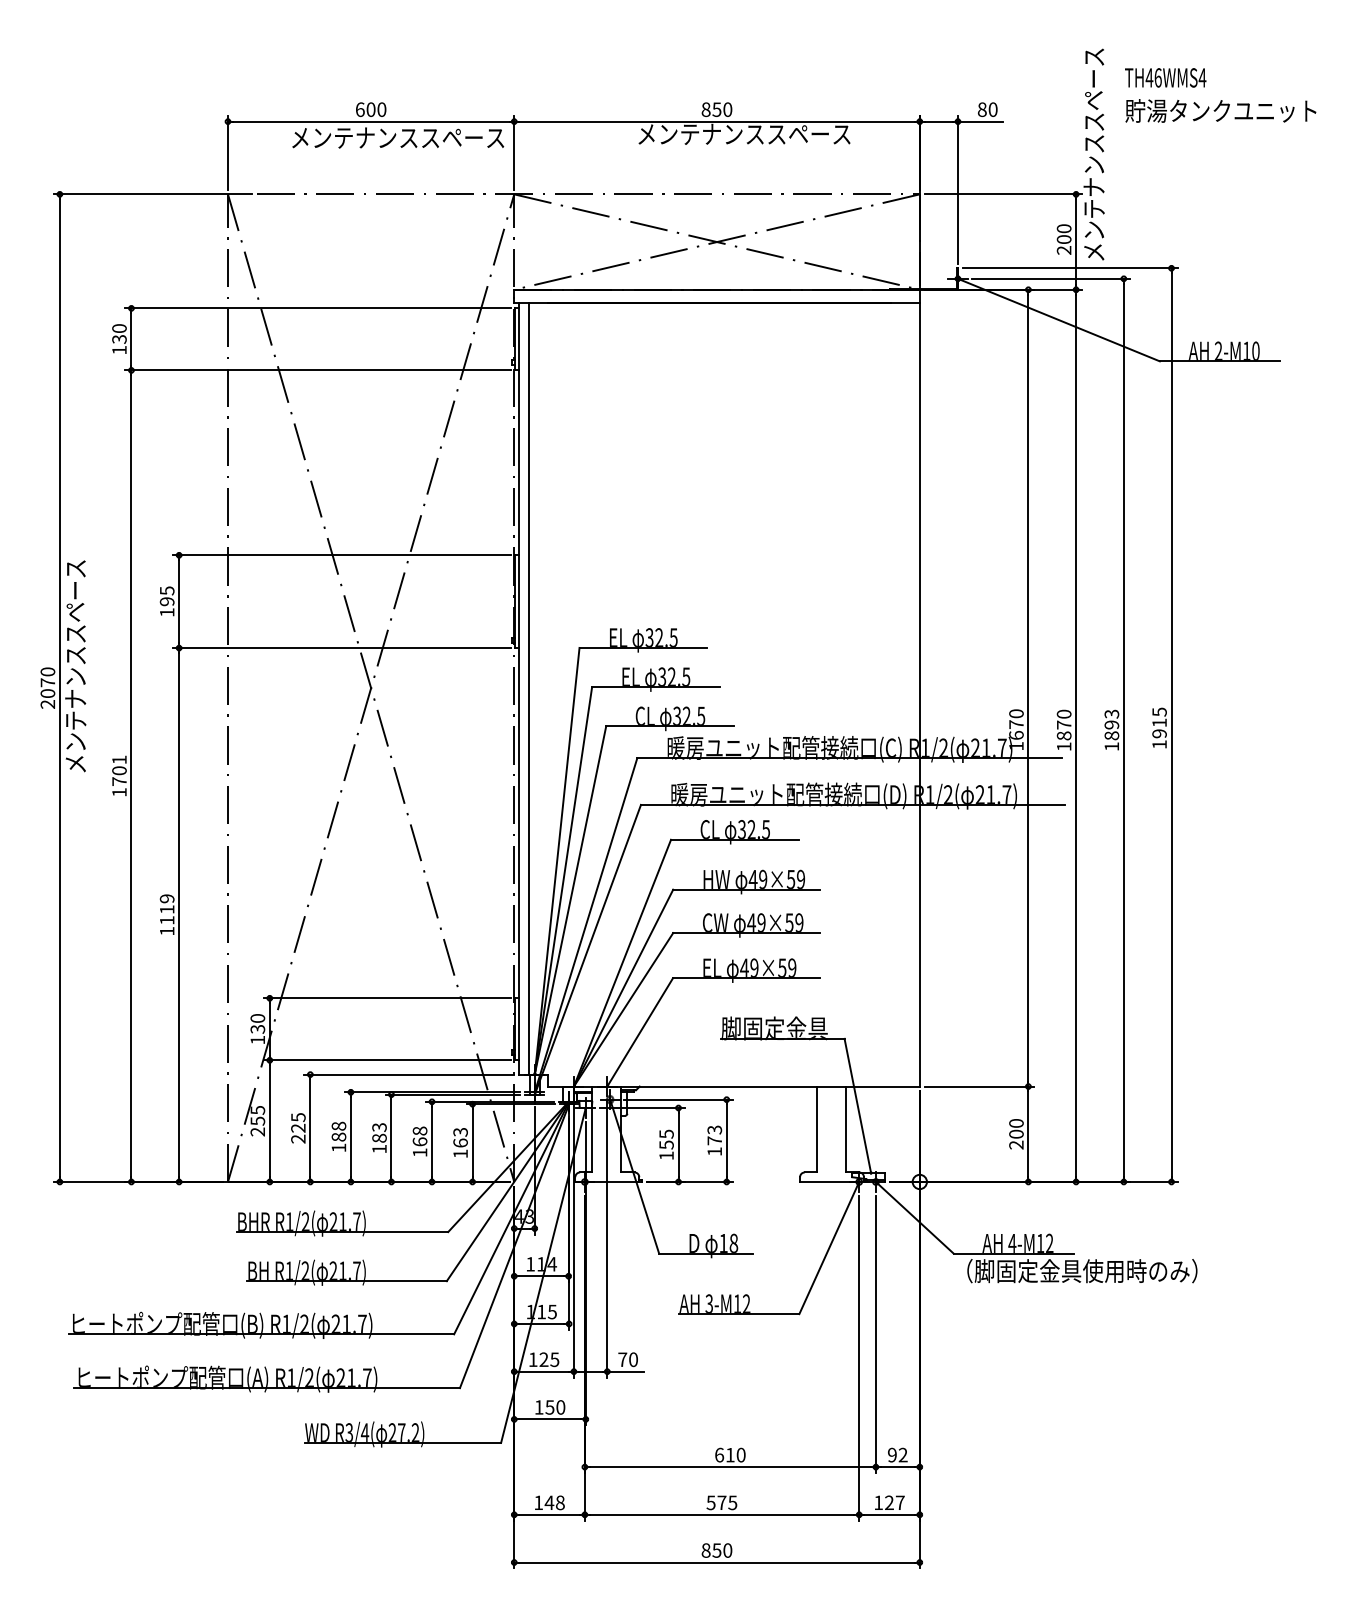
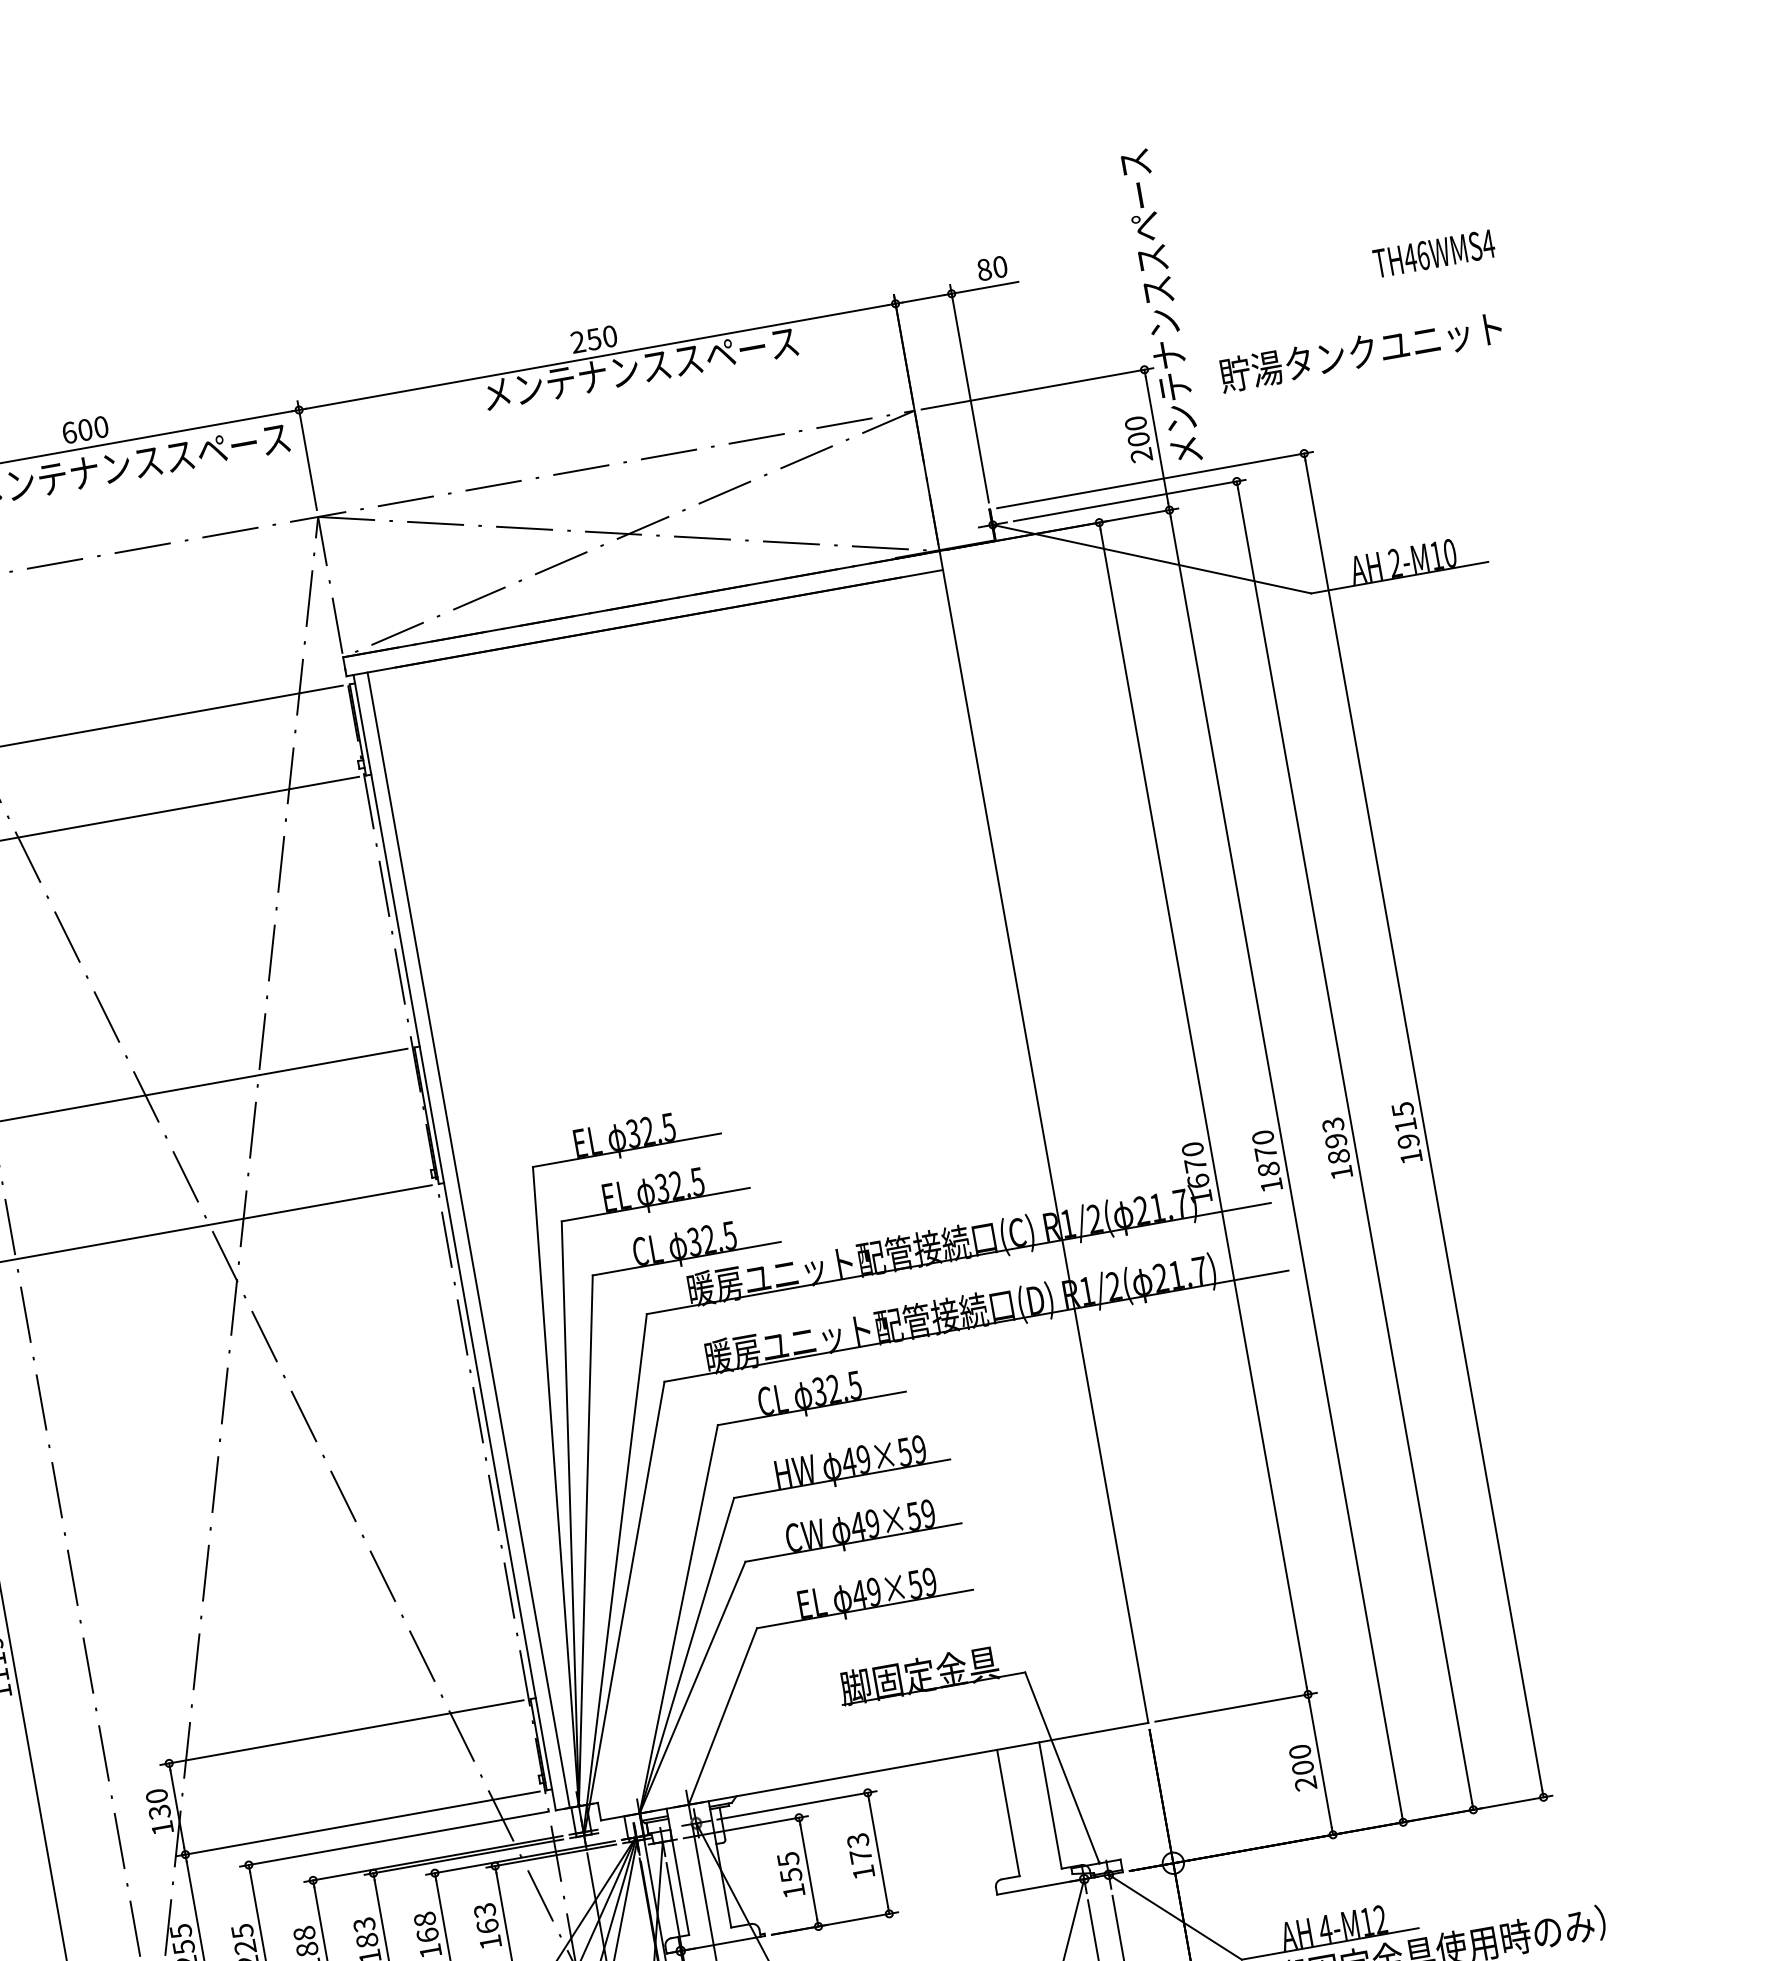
text: (1165, 77) -> (1433, 253), moved
text: (705, 109) -> (577, 342), 850 -> 250
text: (1220, 110) -> (1360, 351), moved

